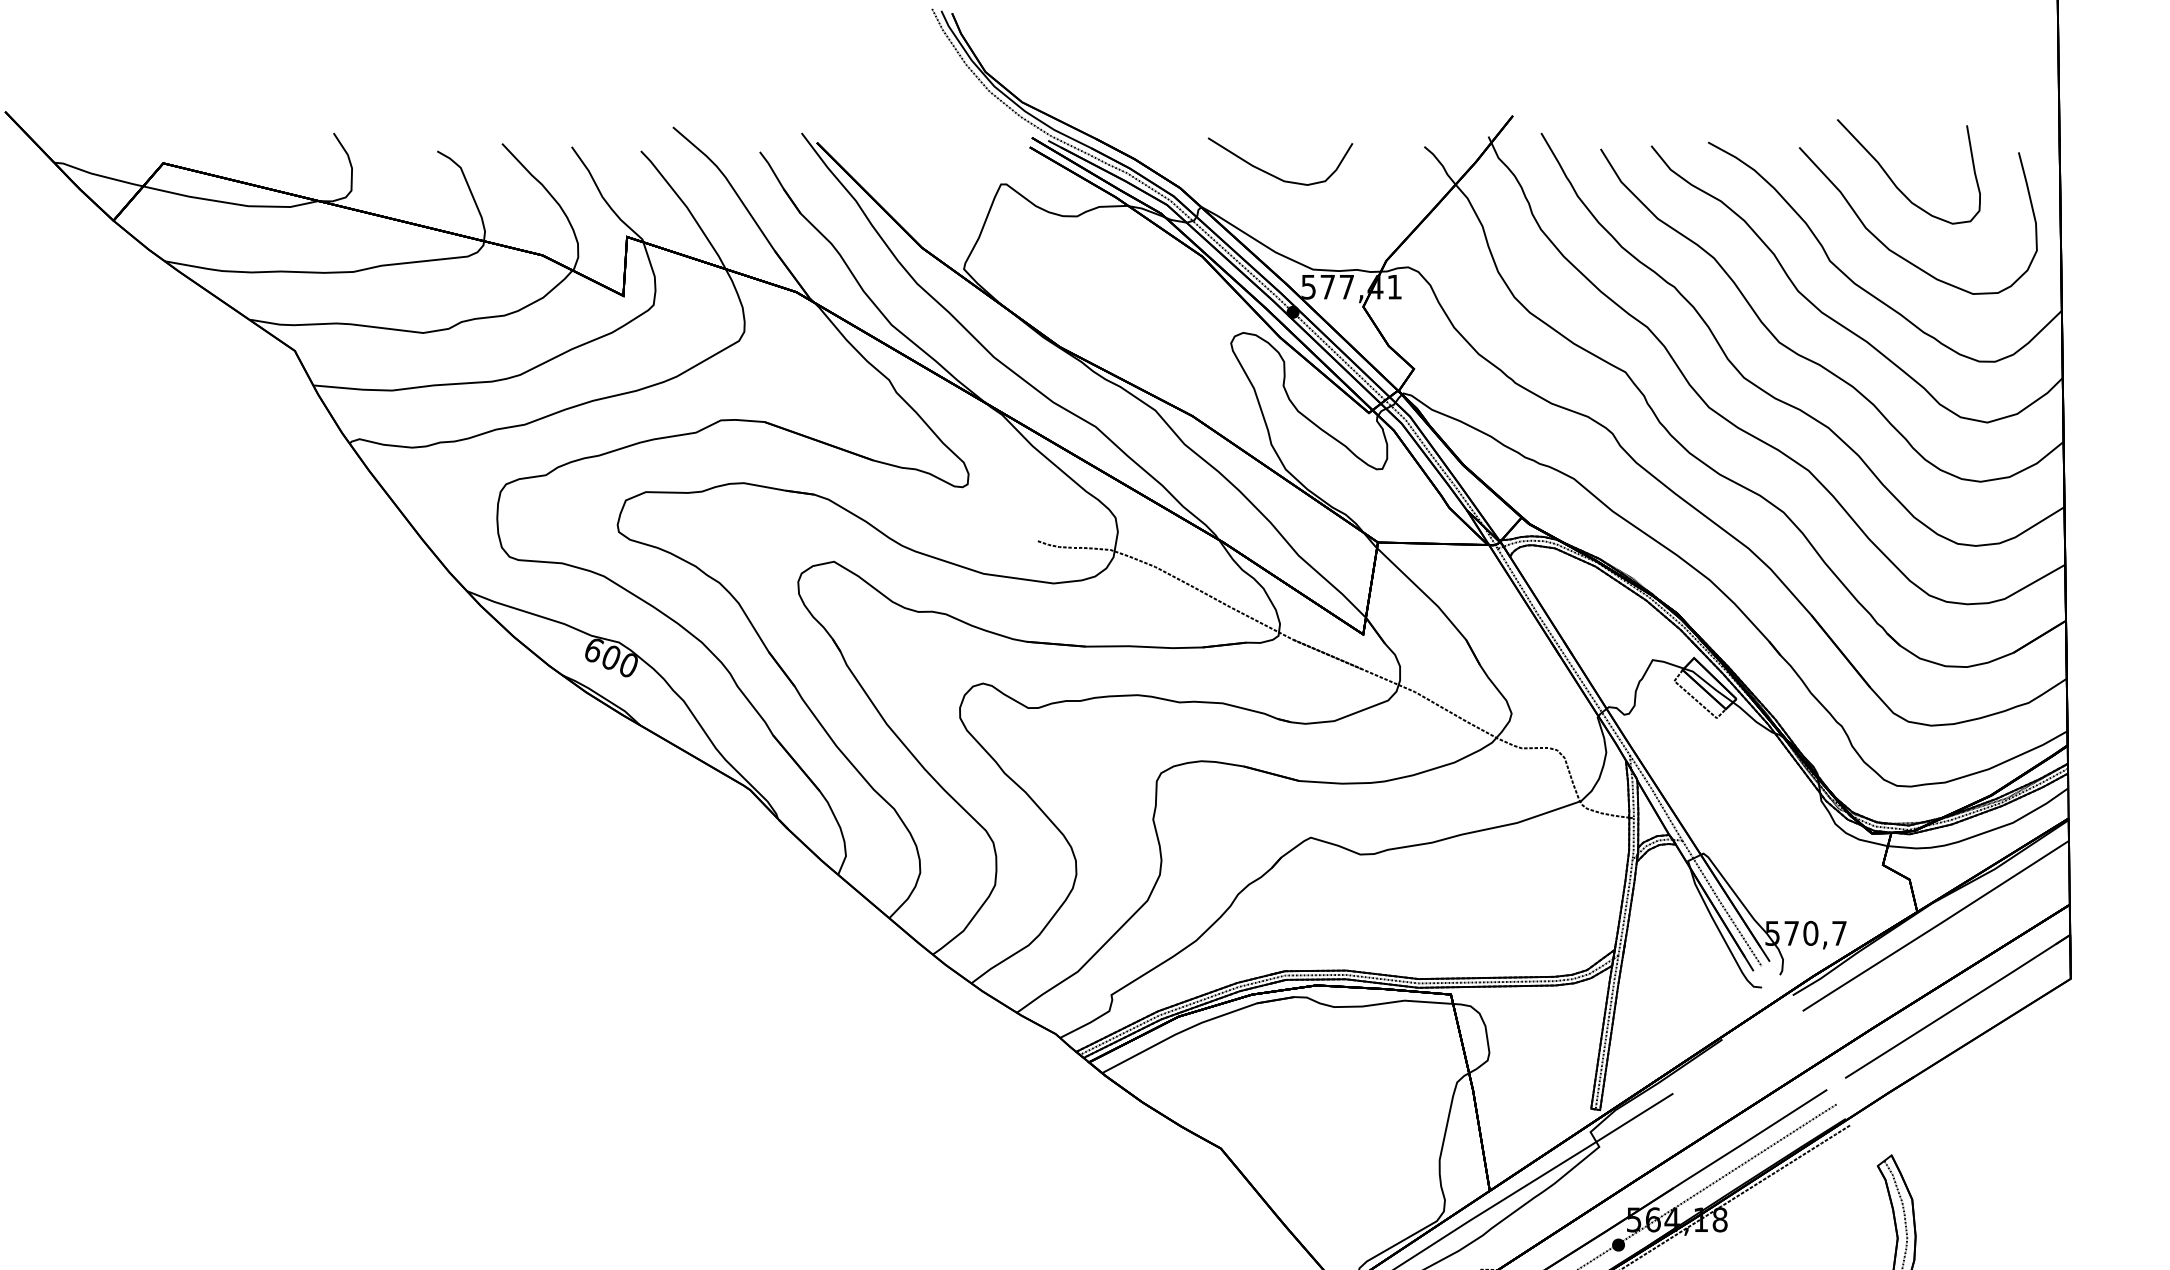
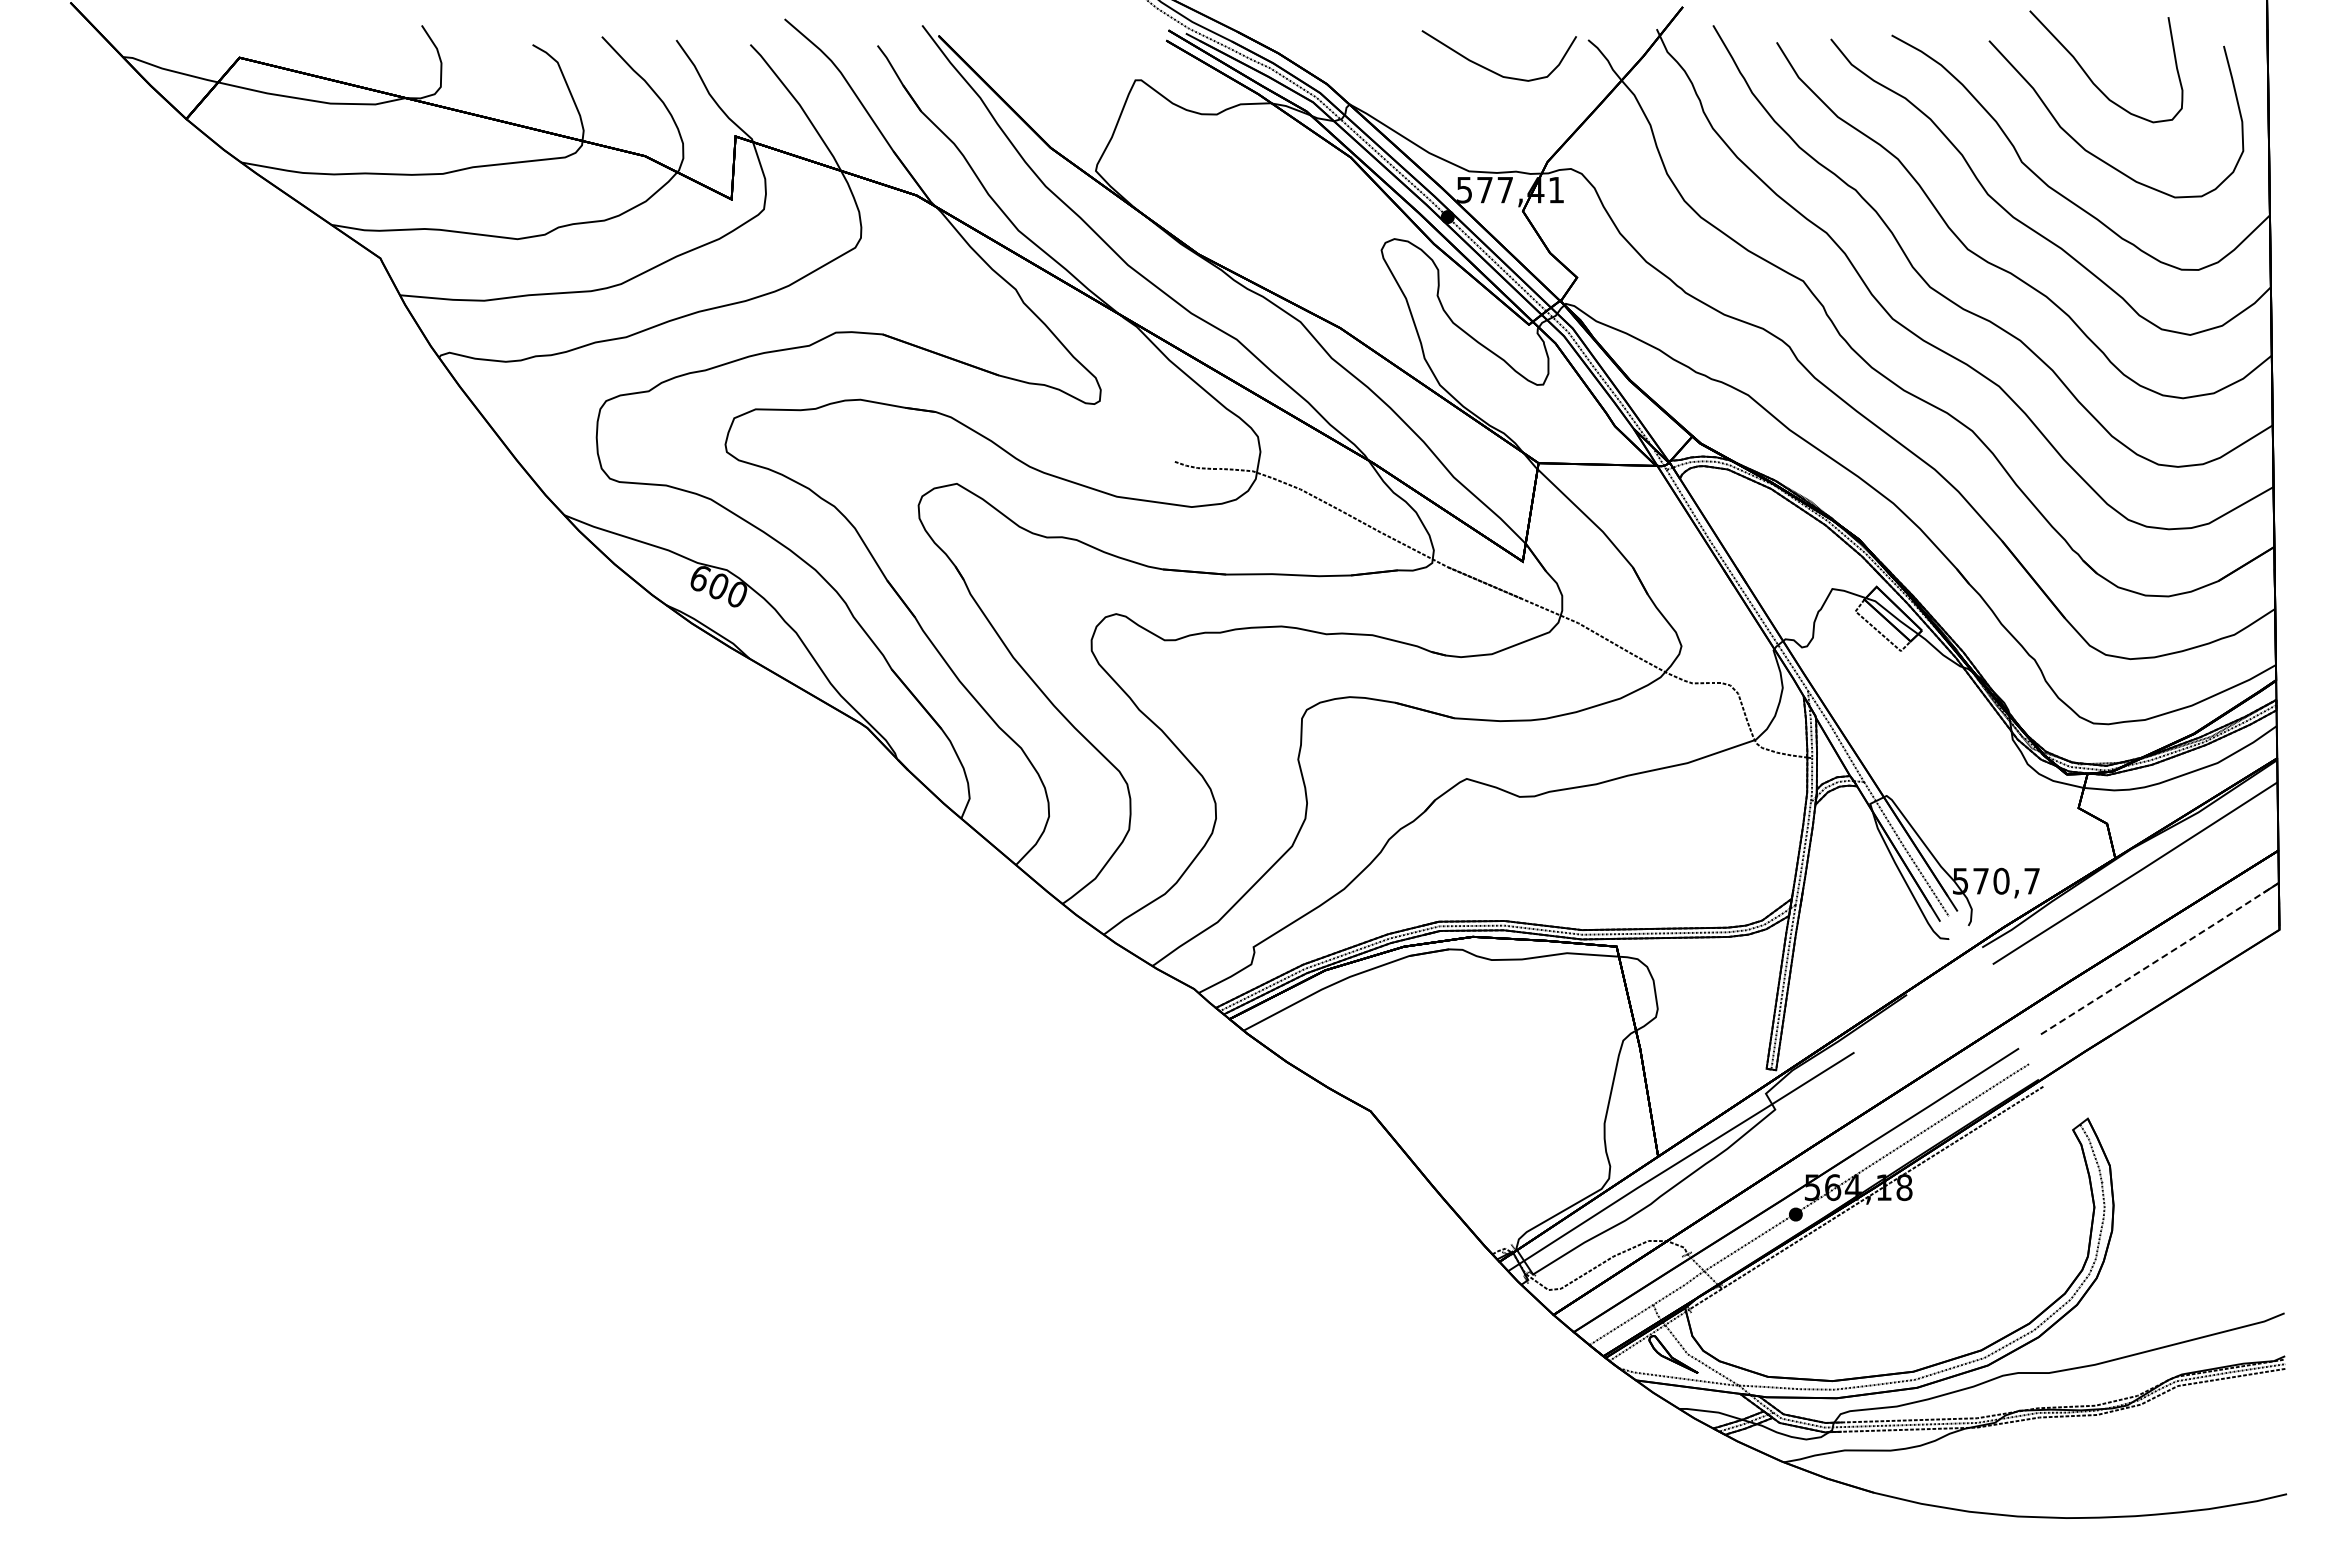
curve: (1272, 174) -> (1490, 69), moved
line: (1957, 1007) -> (2158, 960), solid -> dashed

